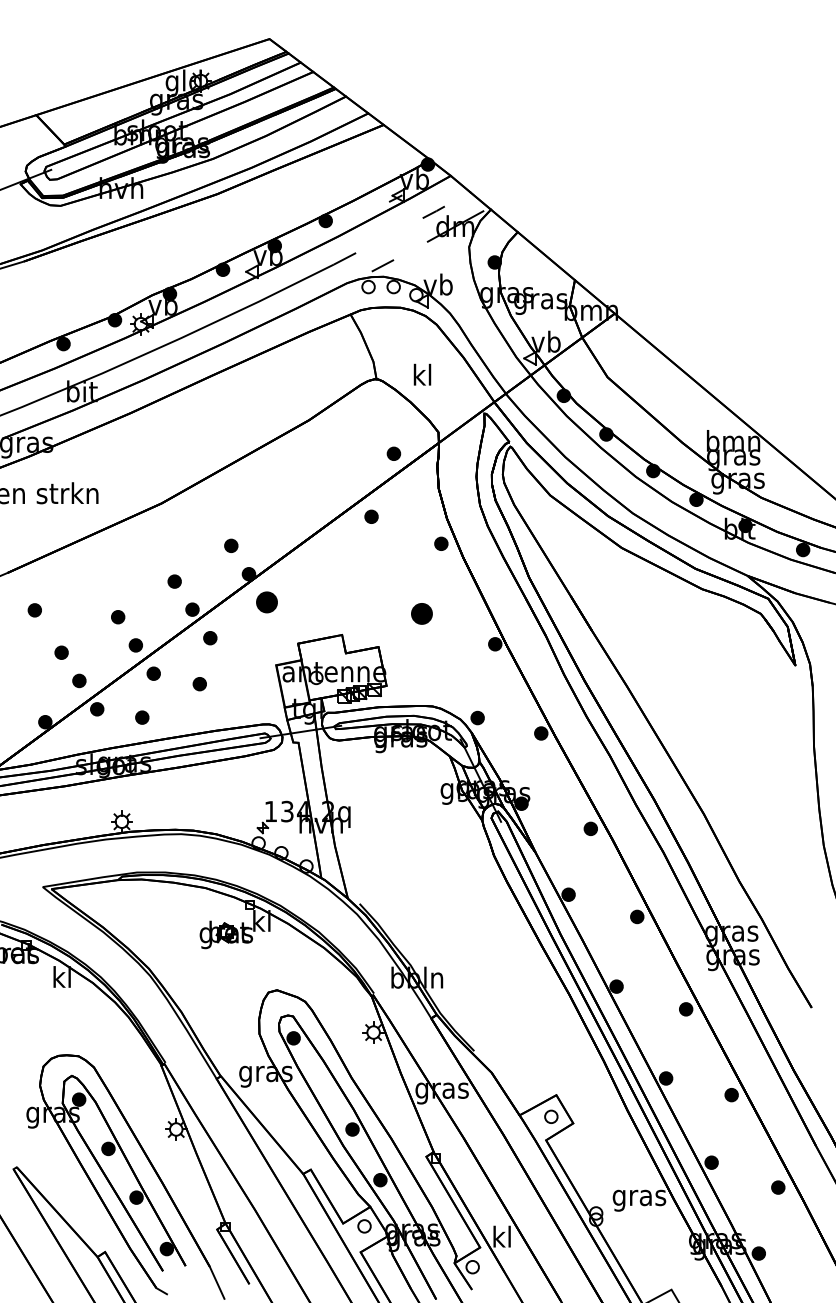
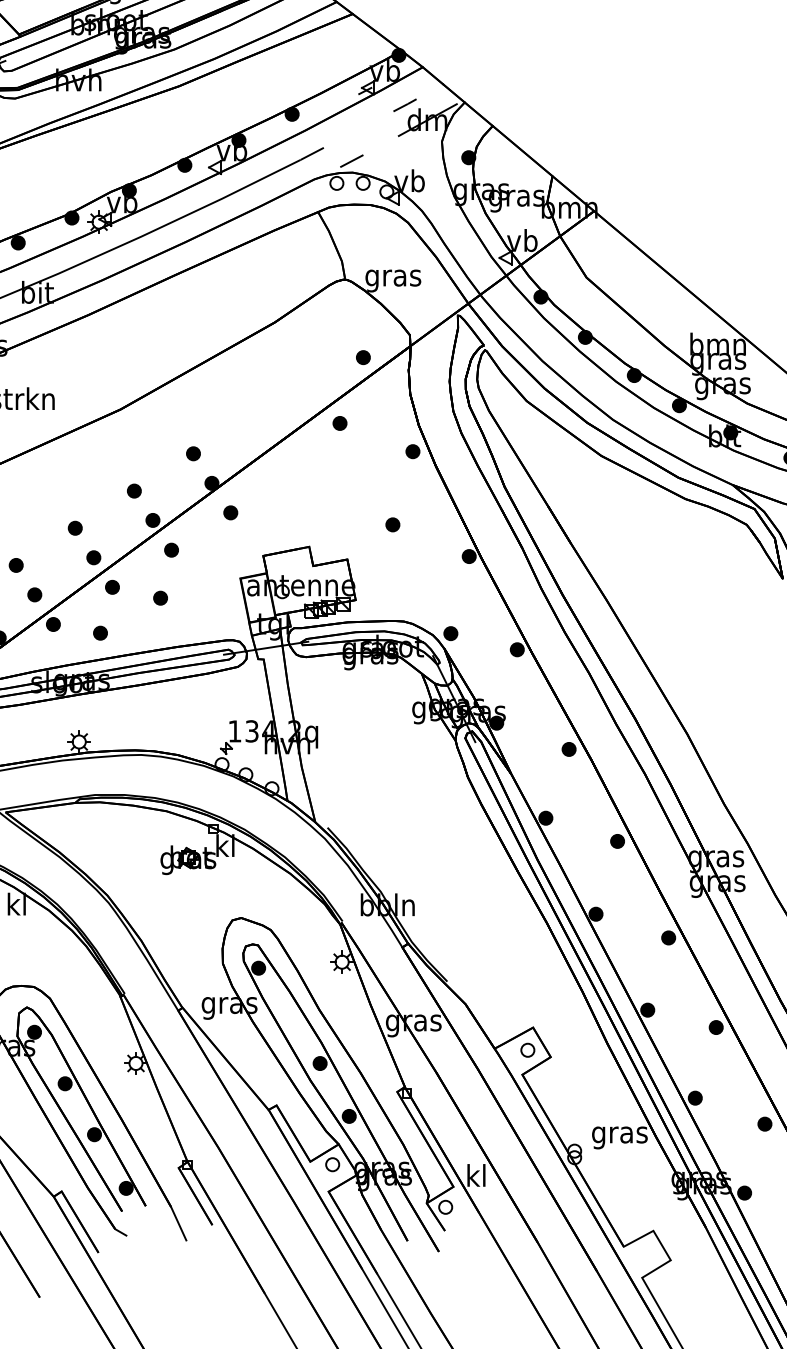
text: (422, 377) -> (393, 277), kl -> gras
part: (266, 602) -> (230, 512), size x0.62
part: (422, 613) -> (393, 524), size x0.62

